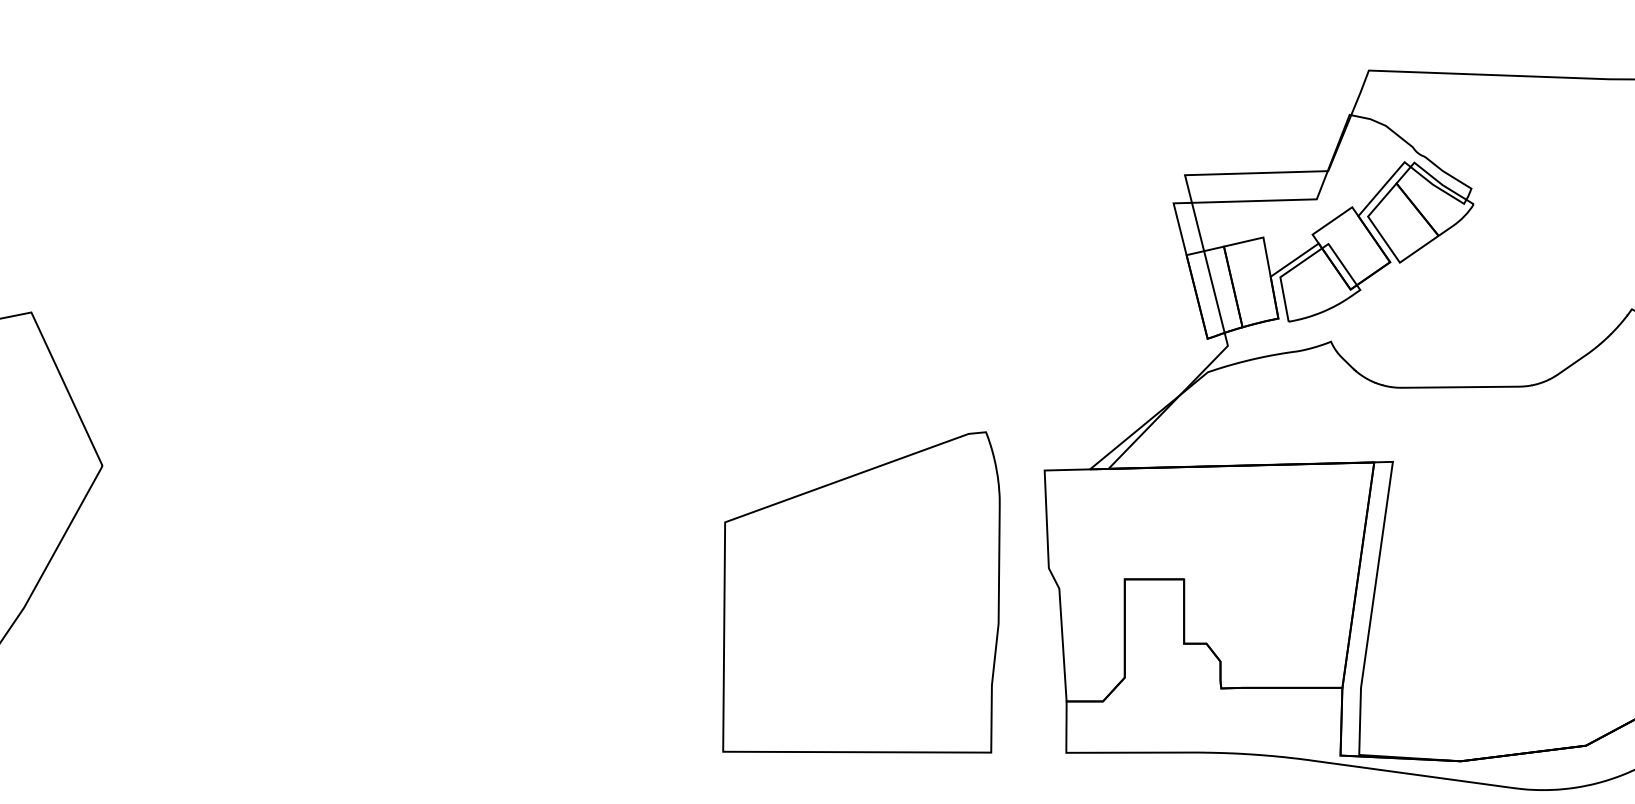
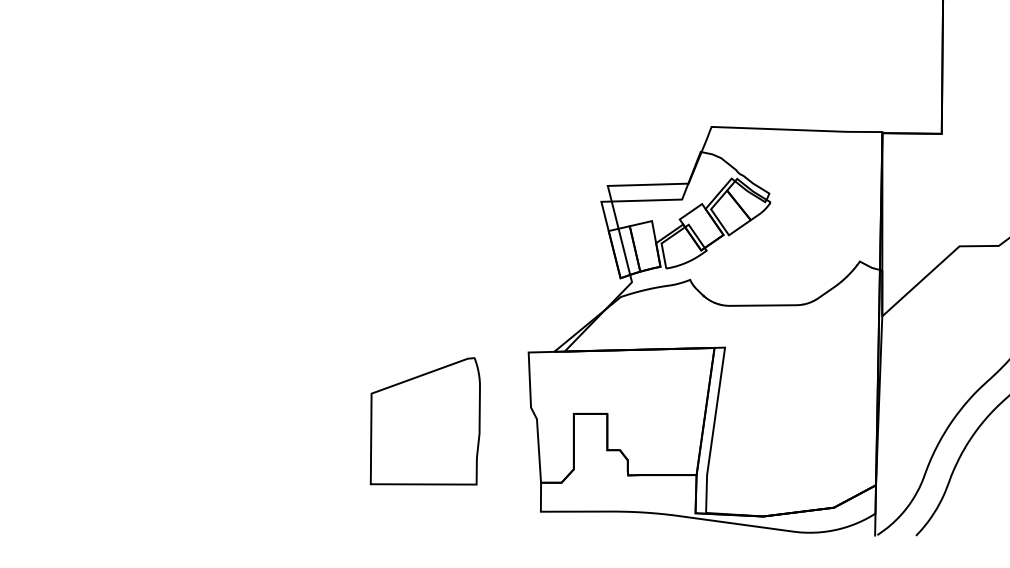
part: (861, 592) -> (425, 421), size x0.7

